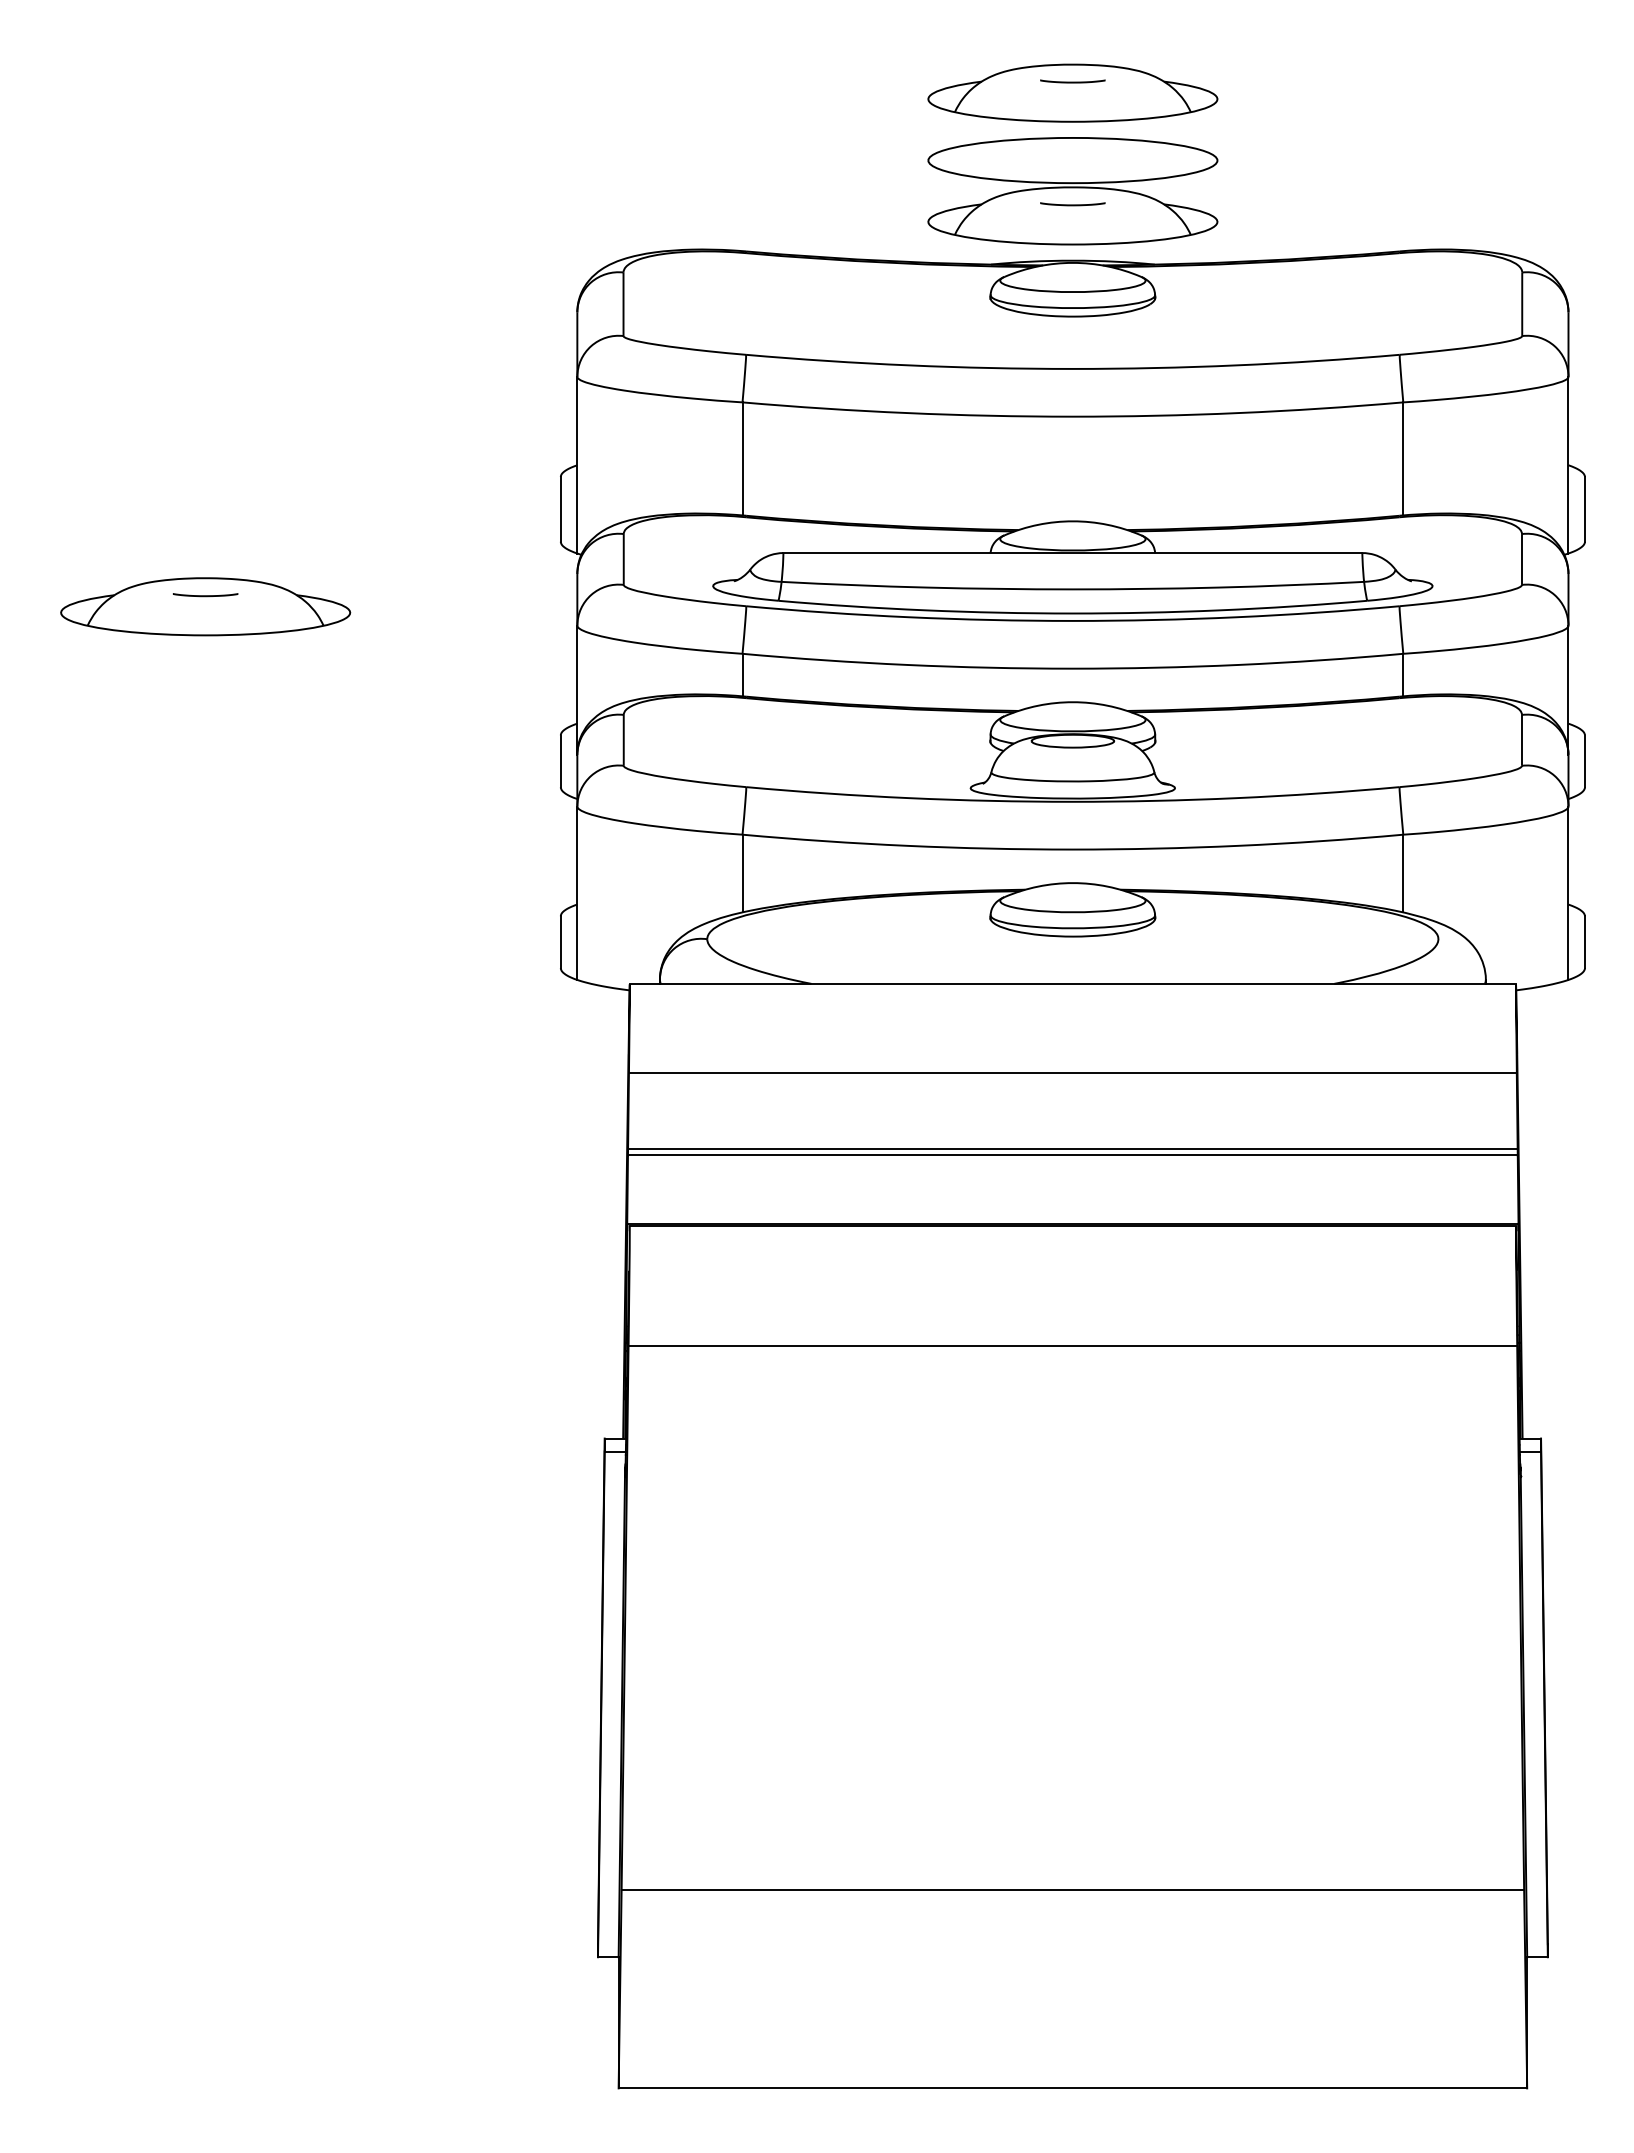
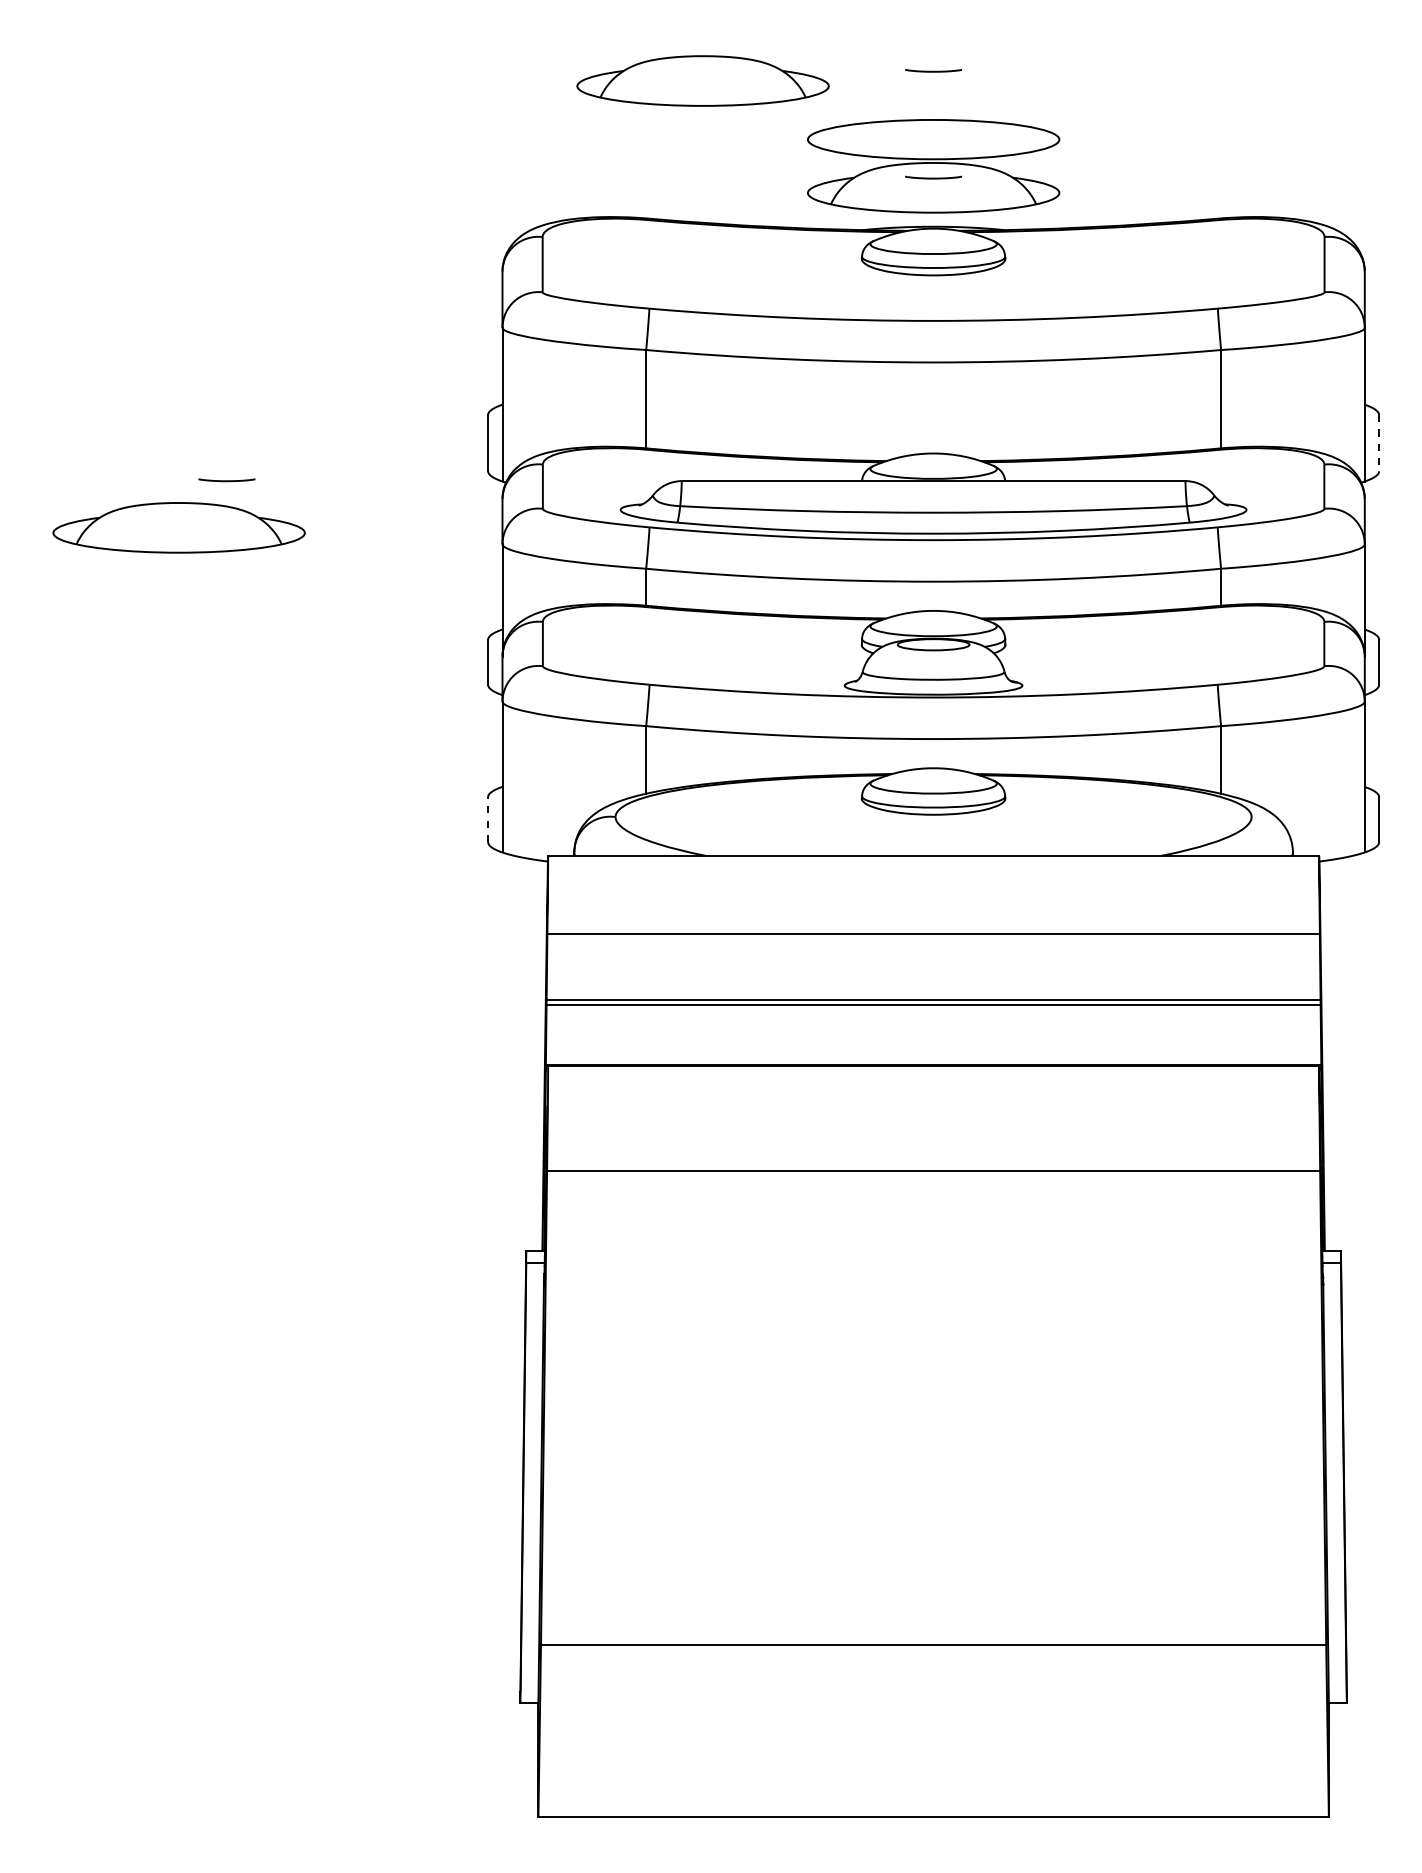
part: (1072, 92) -> (702, 80), moved
line: (1585, 509) -> (1379, 443), solid -> dashed
curve: (205, 595) -> (226, 480), moved
line: (560, 942) -> (487, 819), solid -> dashed

